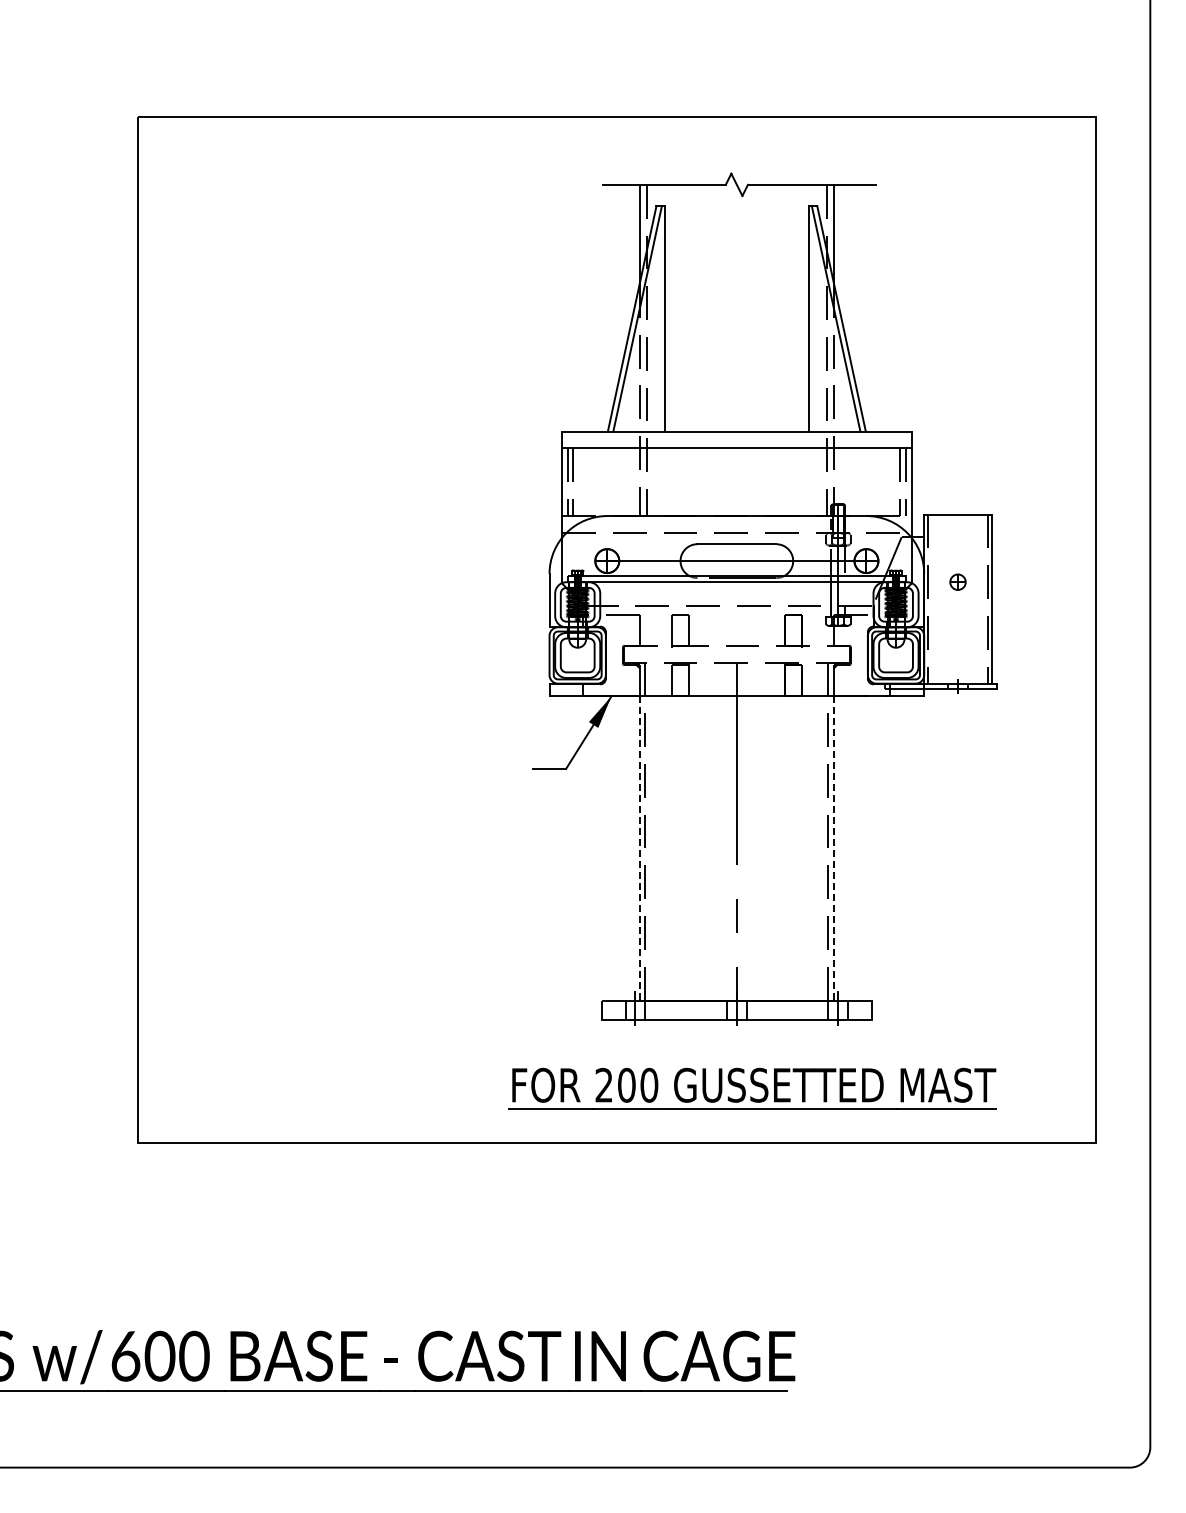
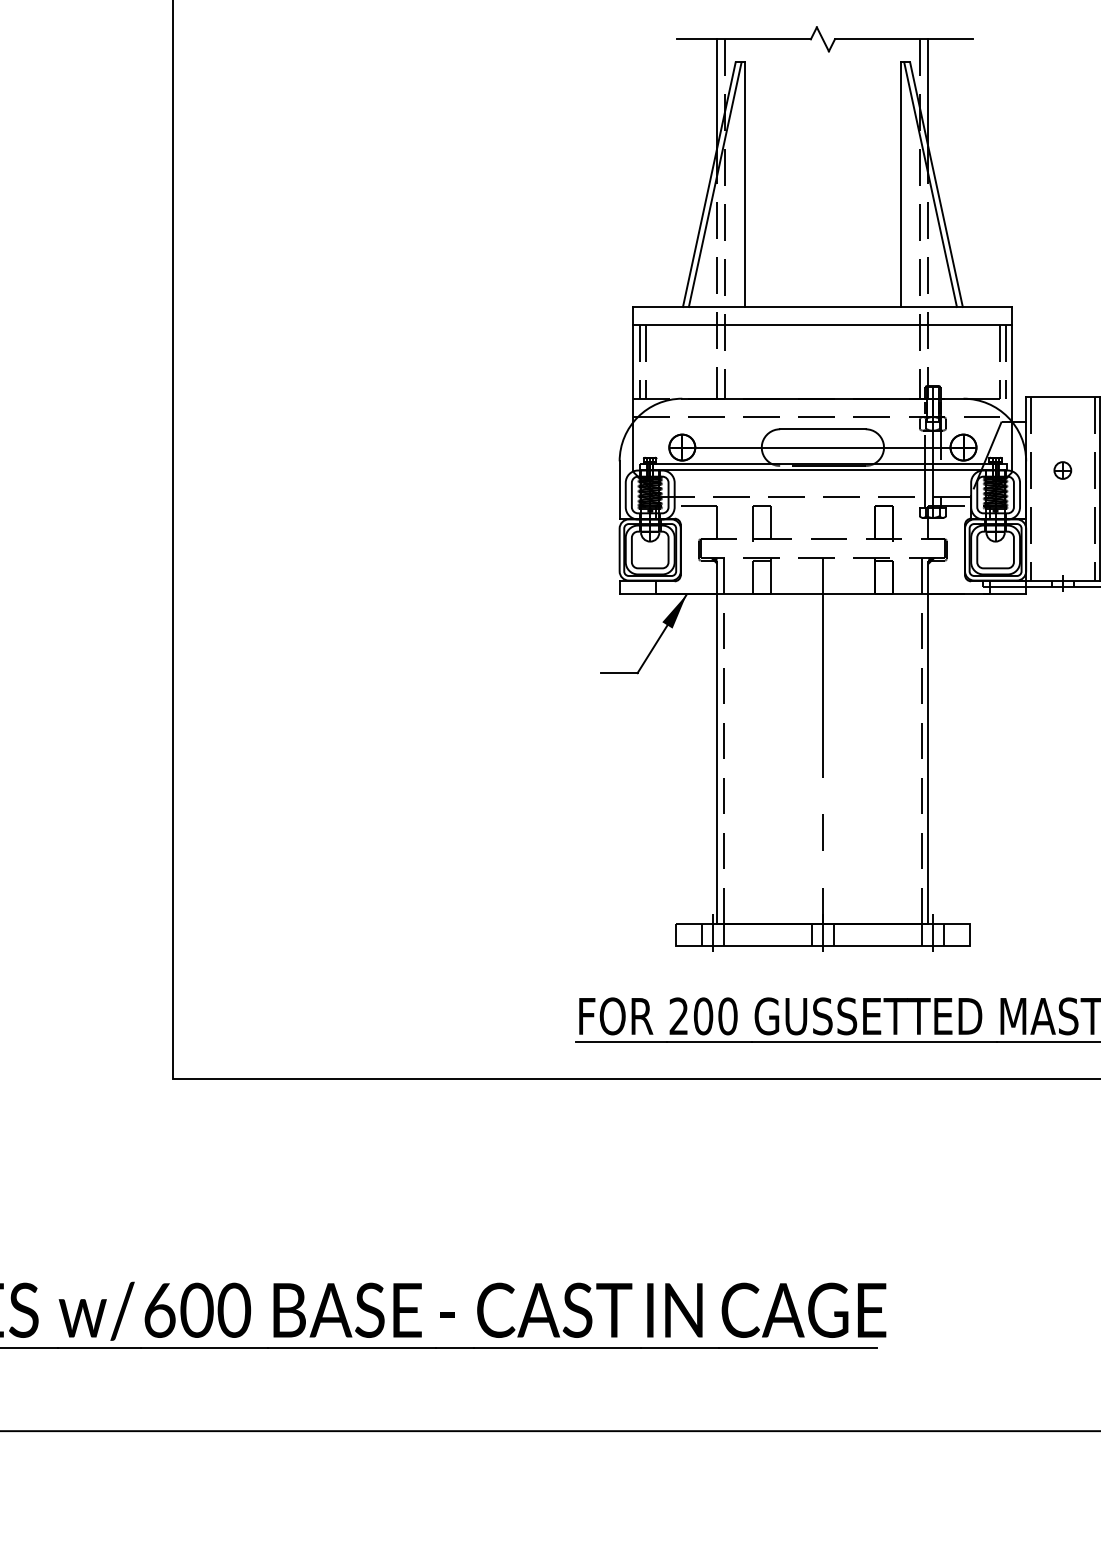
line: (639, 848) -> (717, 759), dashed -> solid
line: (834, 848) -> (928, 759), dashed -> solid

